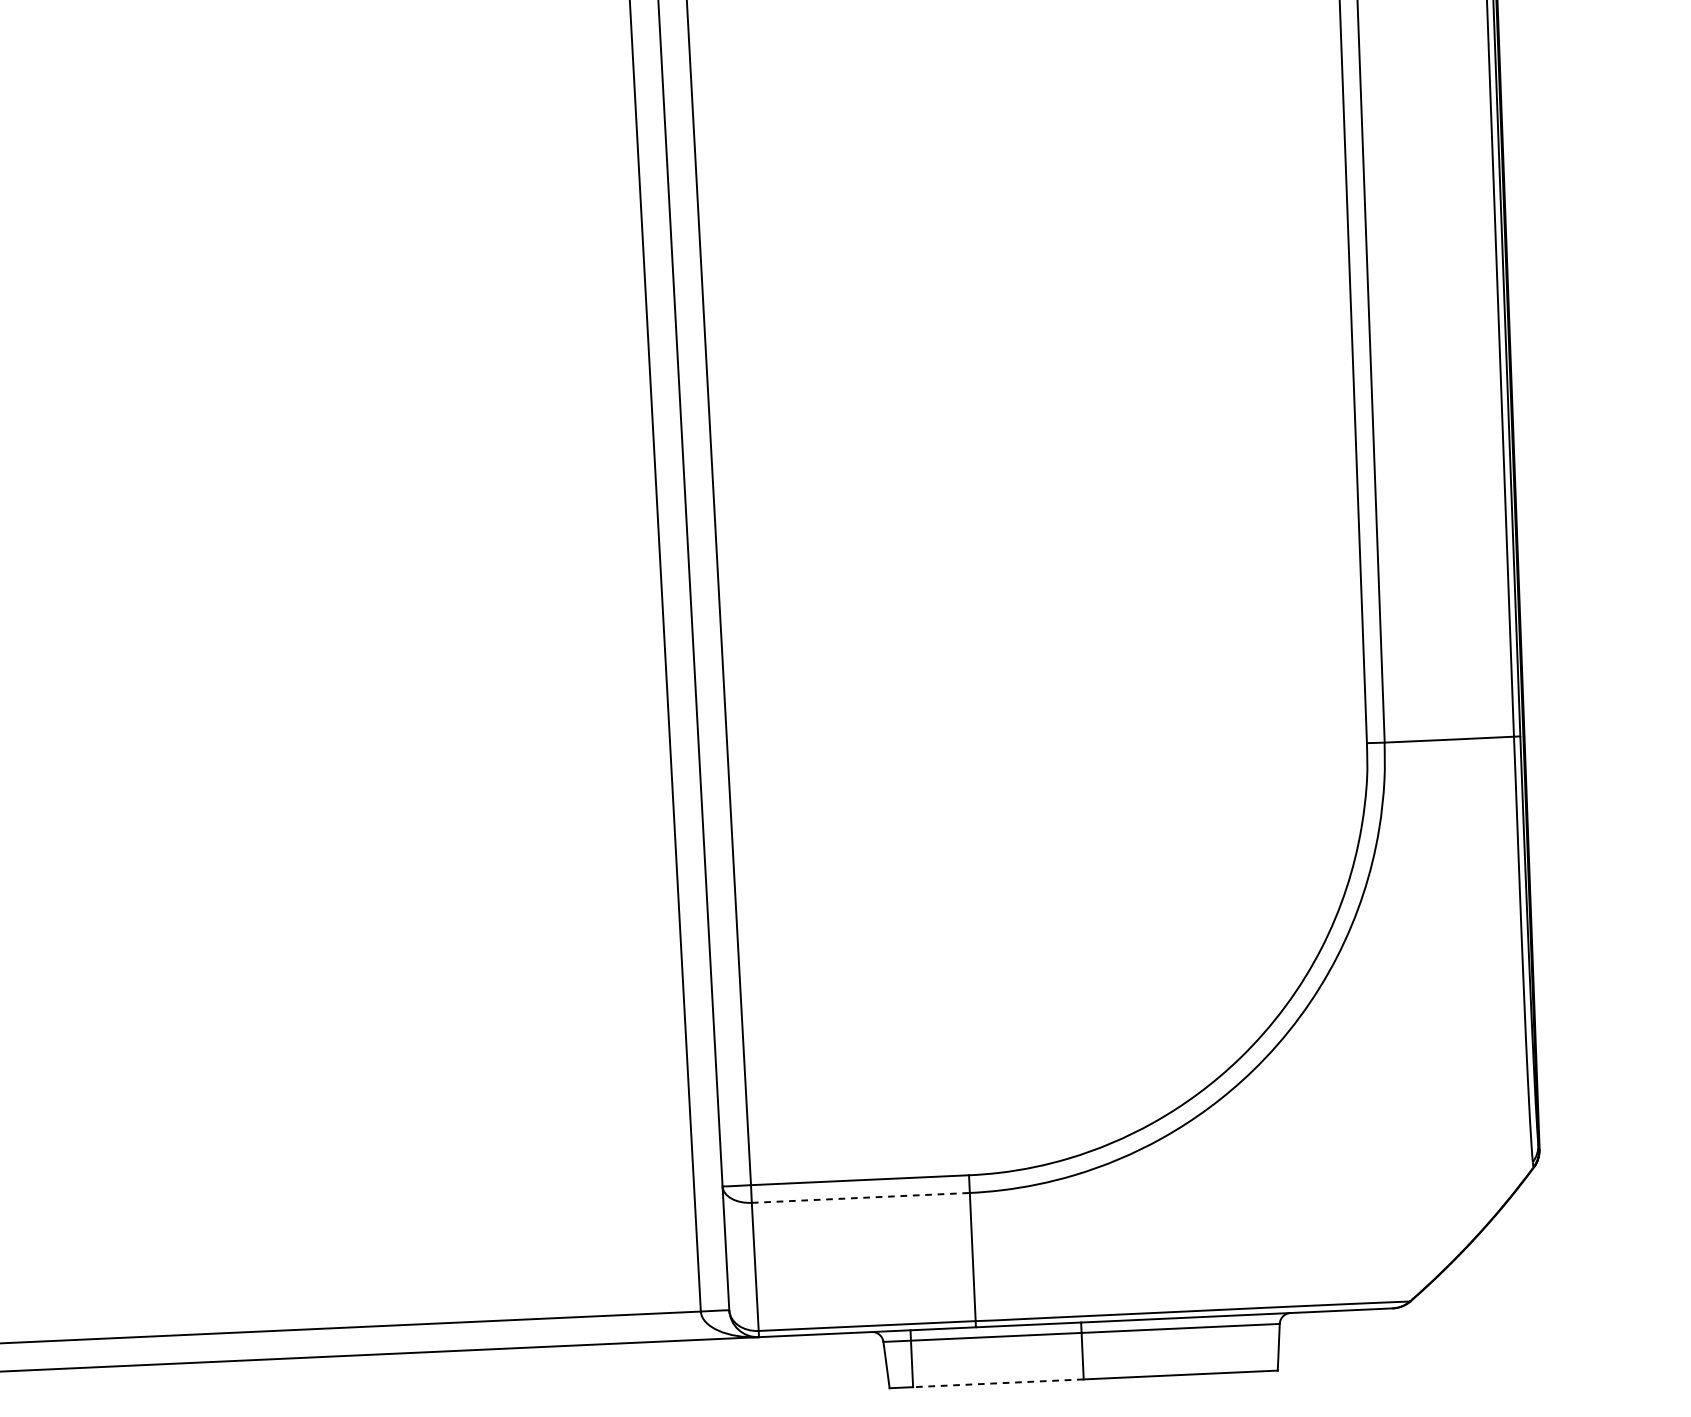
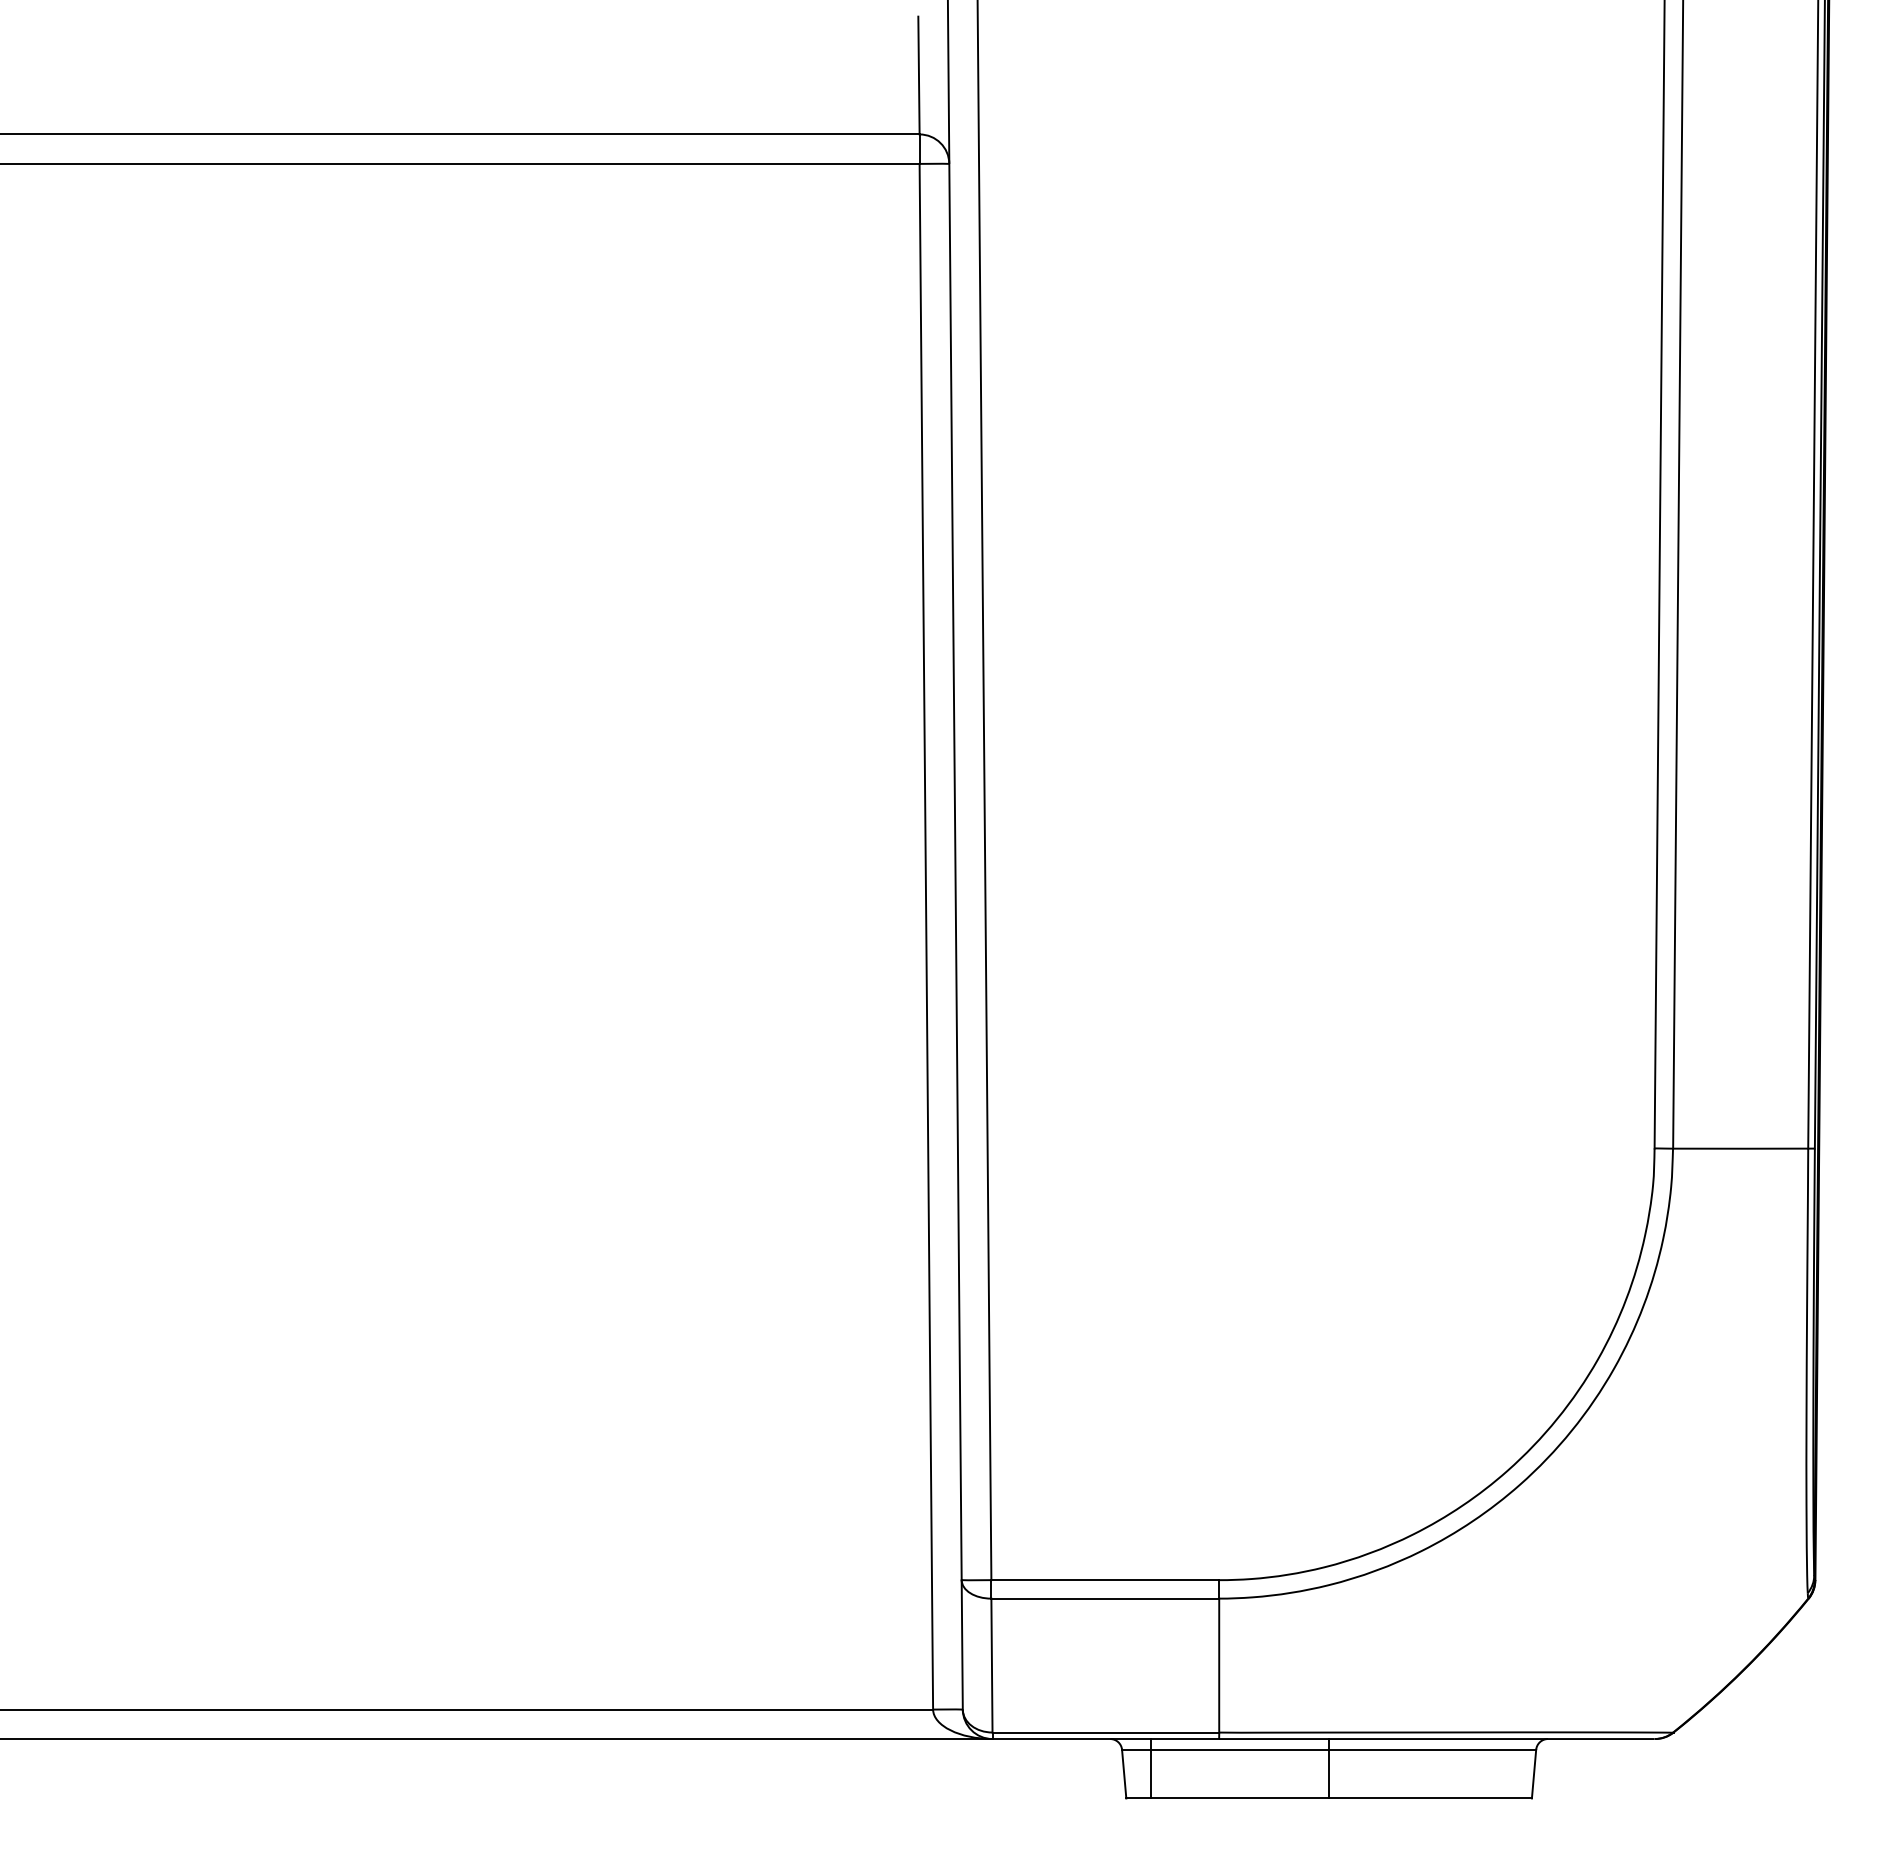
line: (861, 1197) -> (1105, 1598), dashed -> solid
line: (997, 1383) -> (1239, 1798), dashed -> solid

